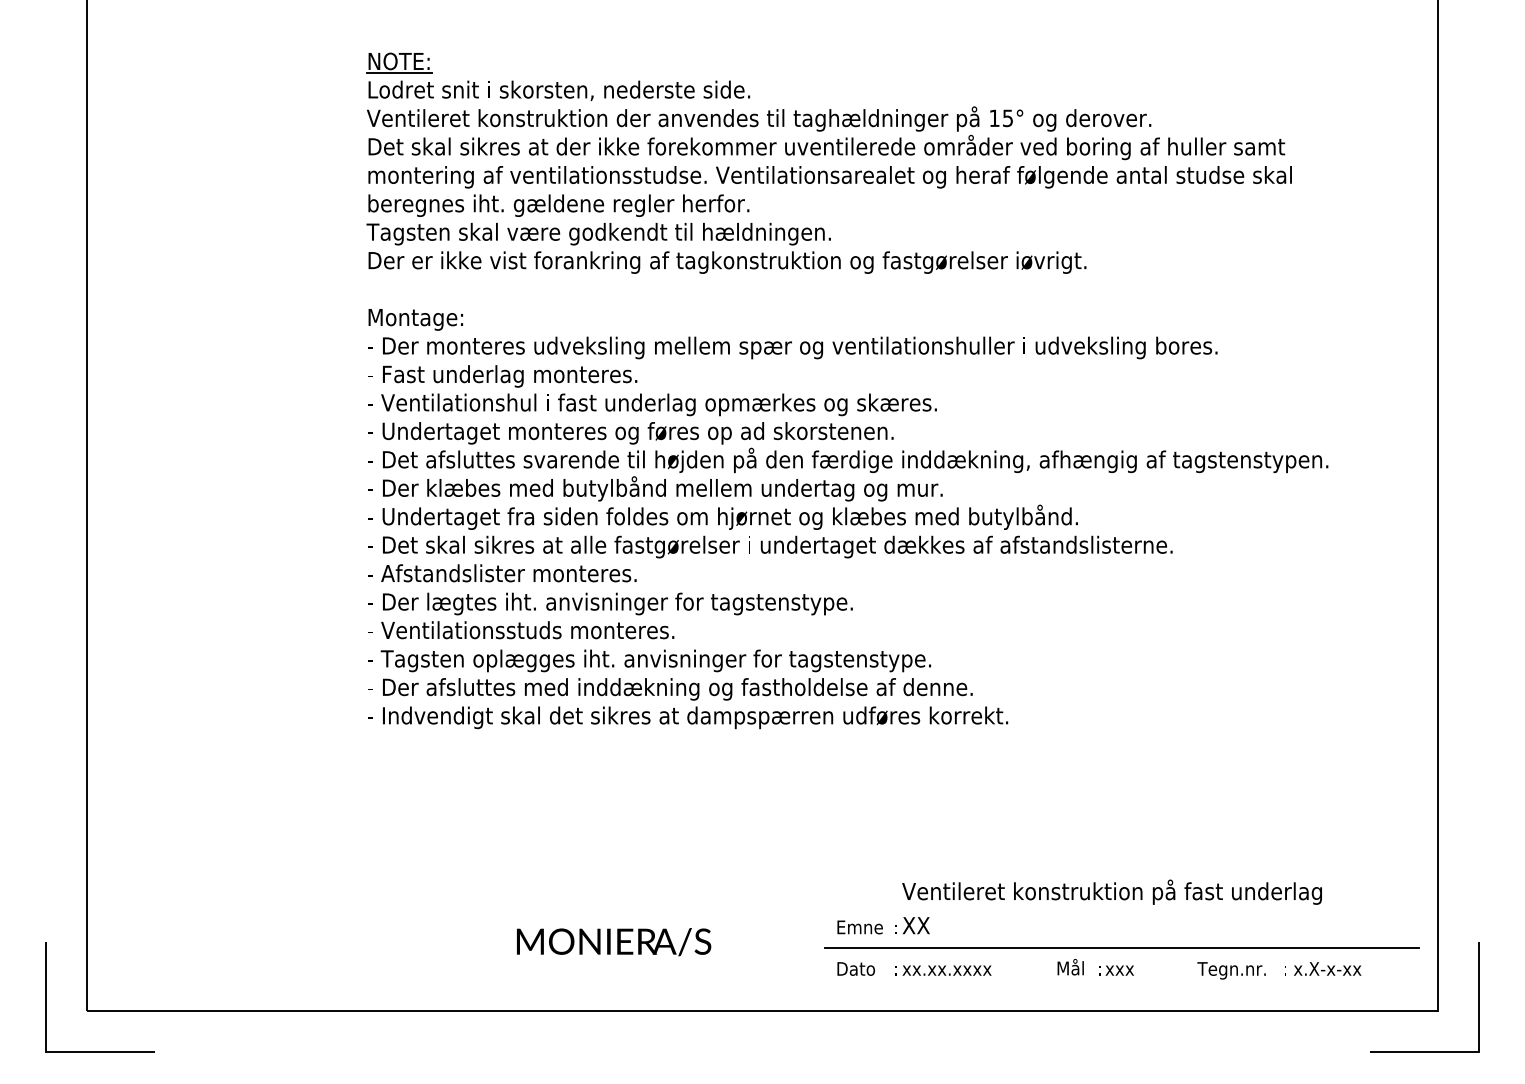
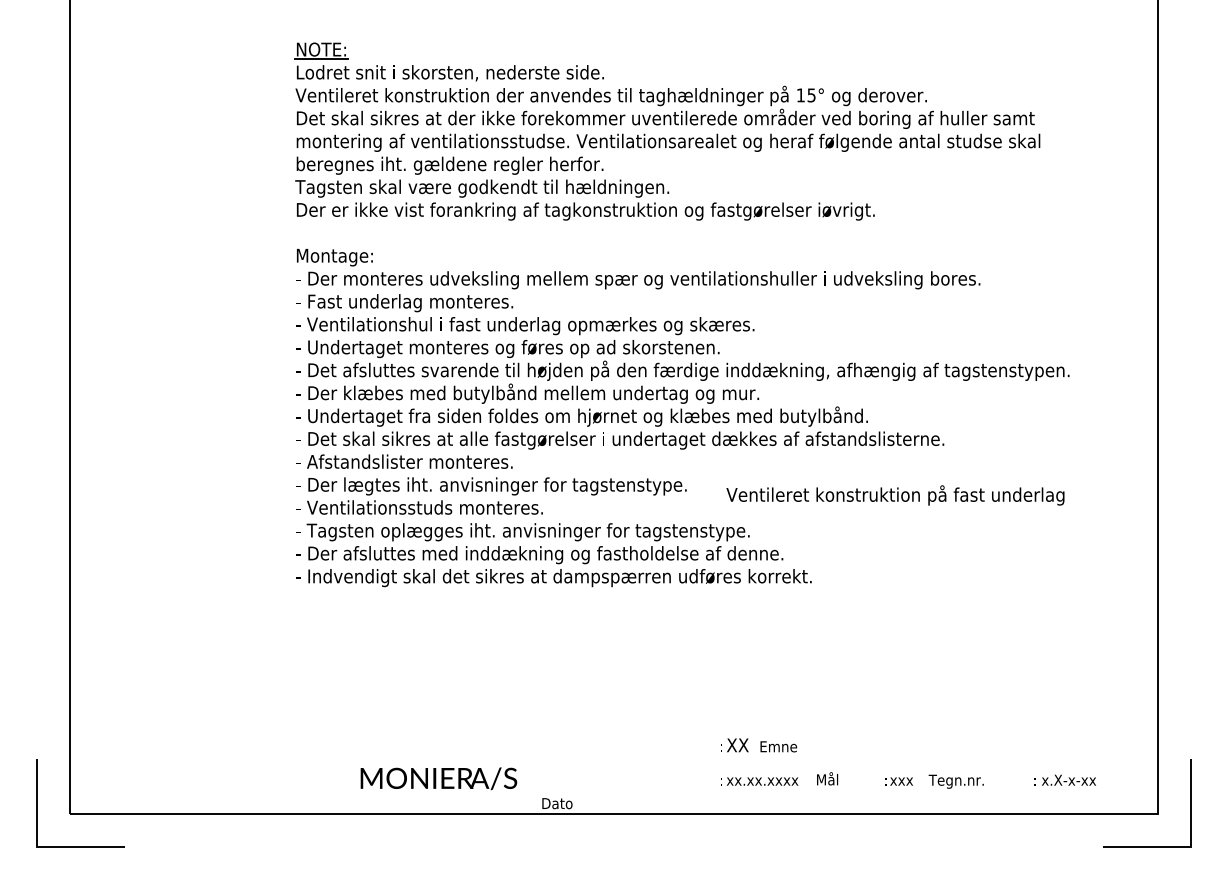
text: (1111, 891) -> (894, 494), moved
text: (859, 927) -> (778, 746), moved
text: (614, 942) -> (439, 779), moved
line: (1122, 947) -> (903, 762), removed
text: (1070, 967) -> (827, 779), moved
text: (855, 968) -> (556, 803), moved
text: (1231, 970) -> (956, 781), moved

